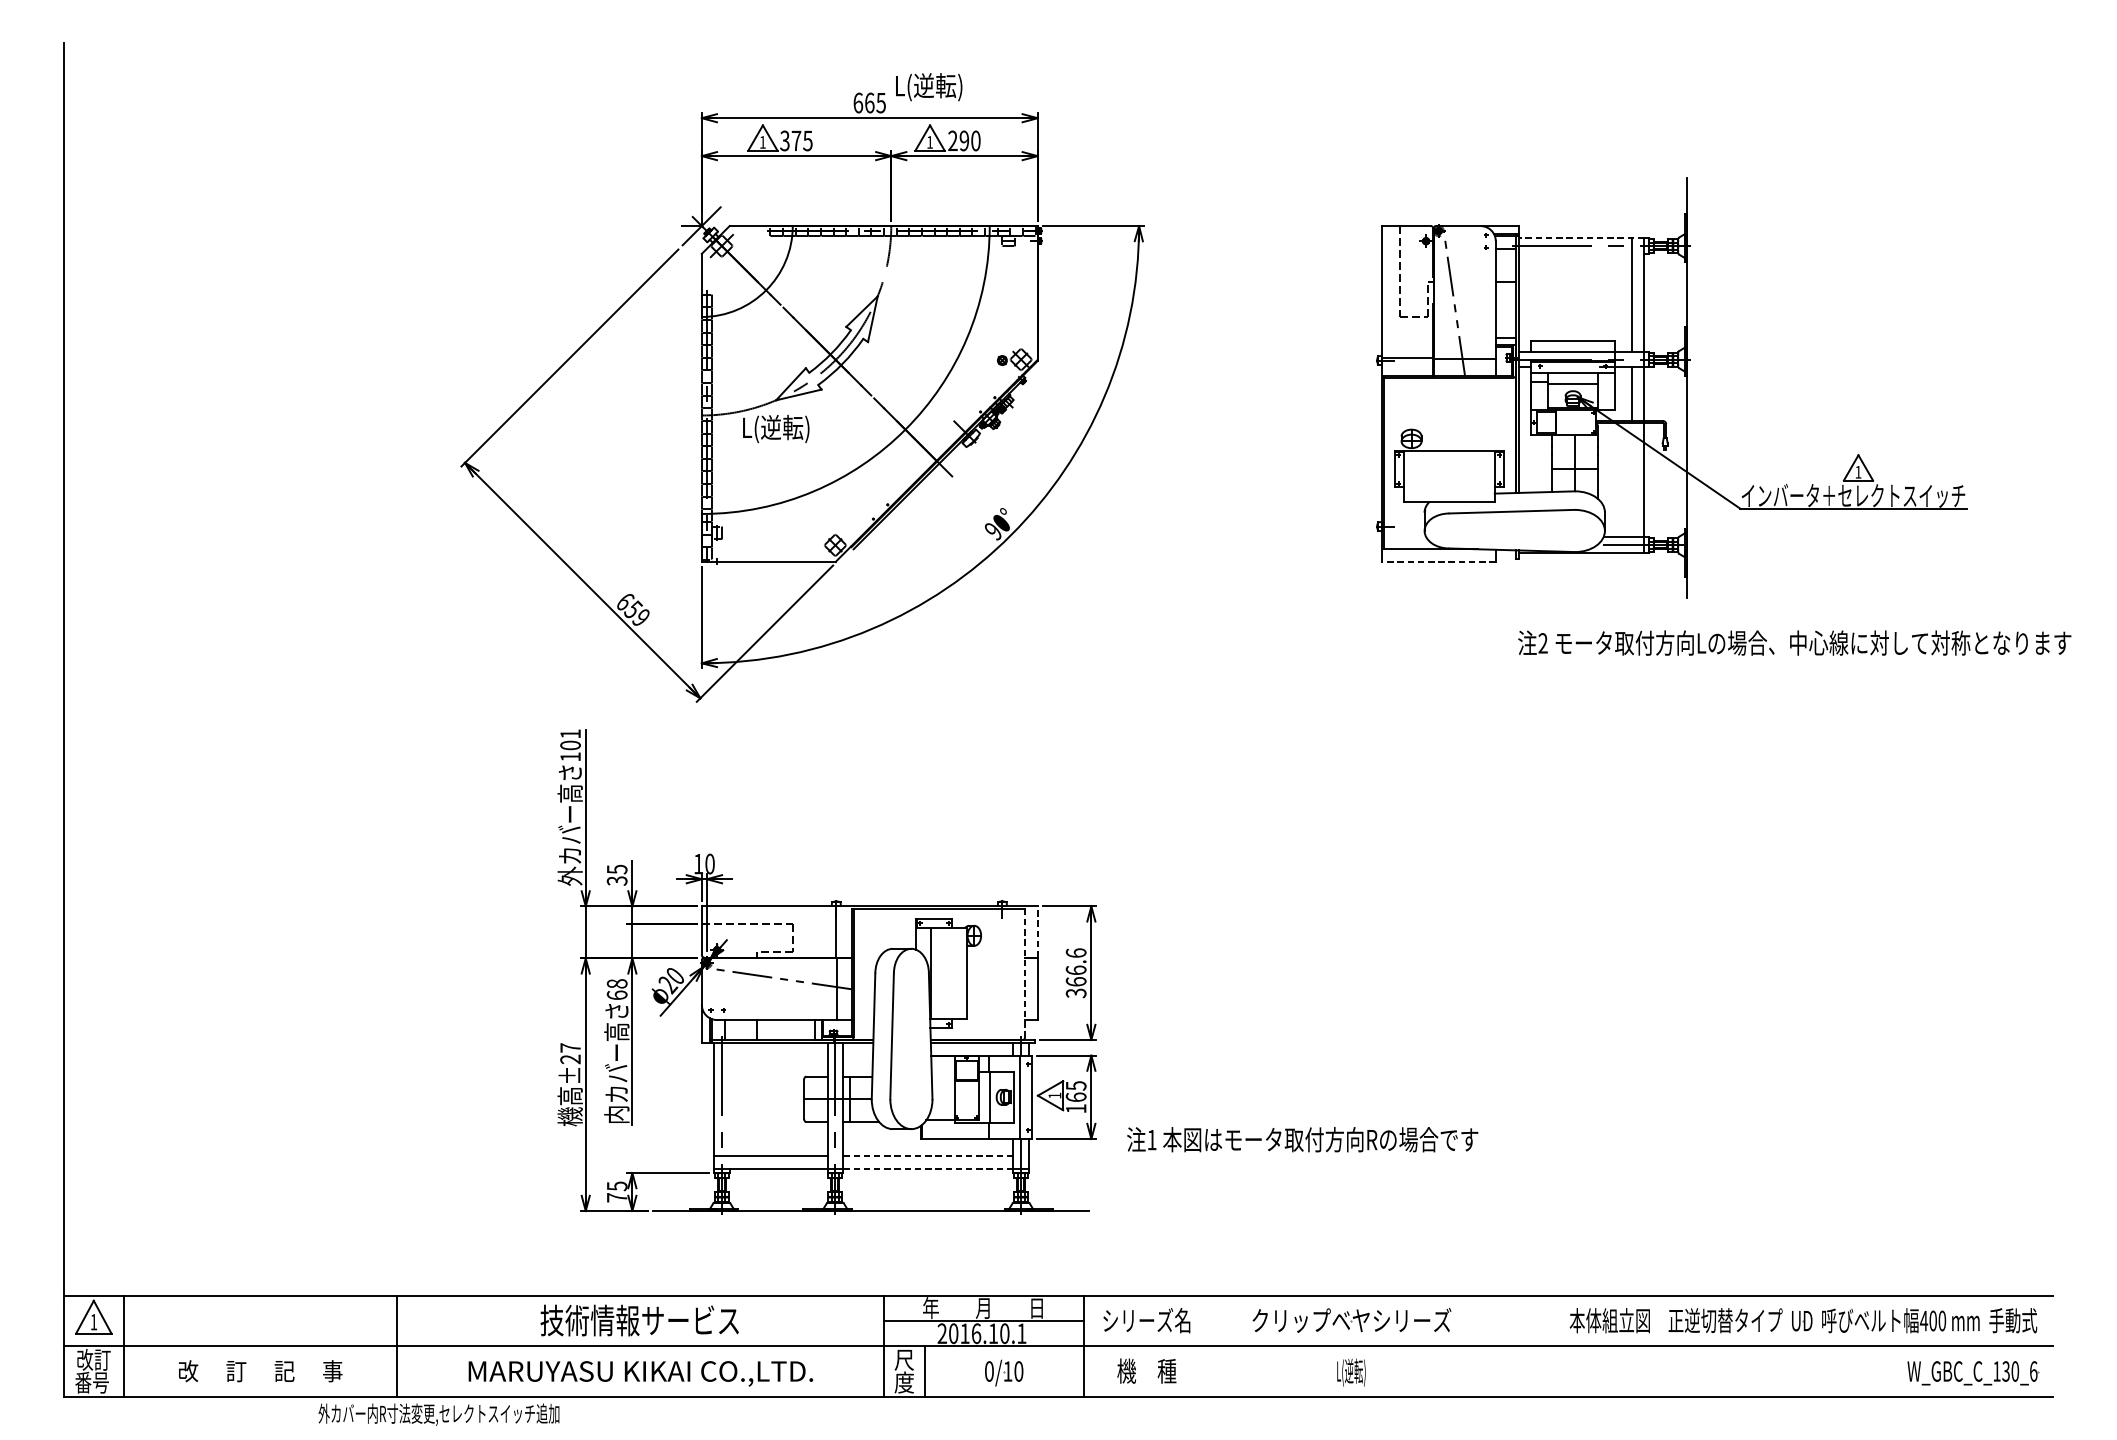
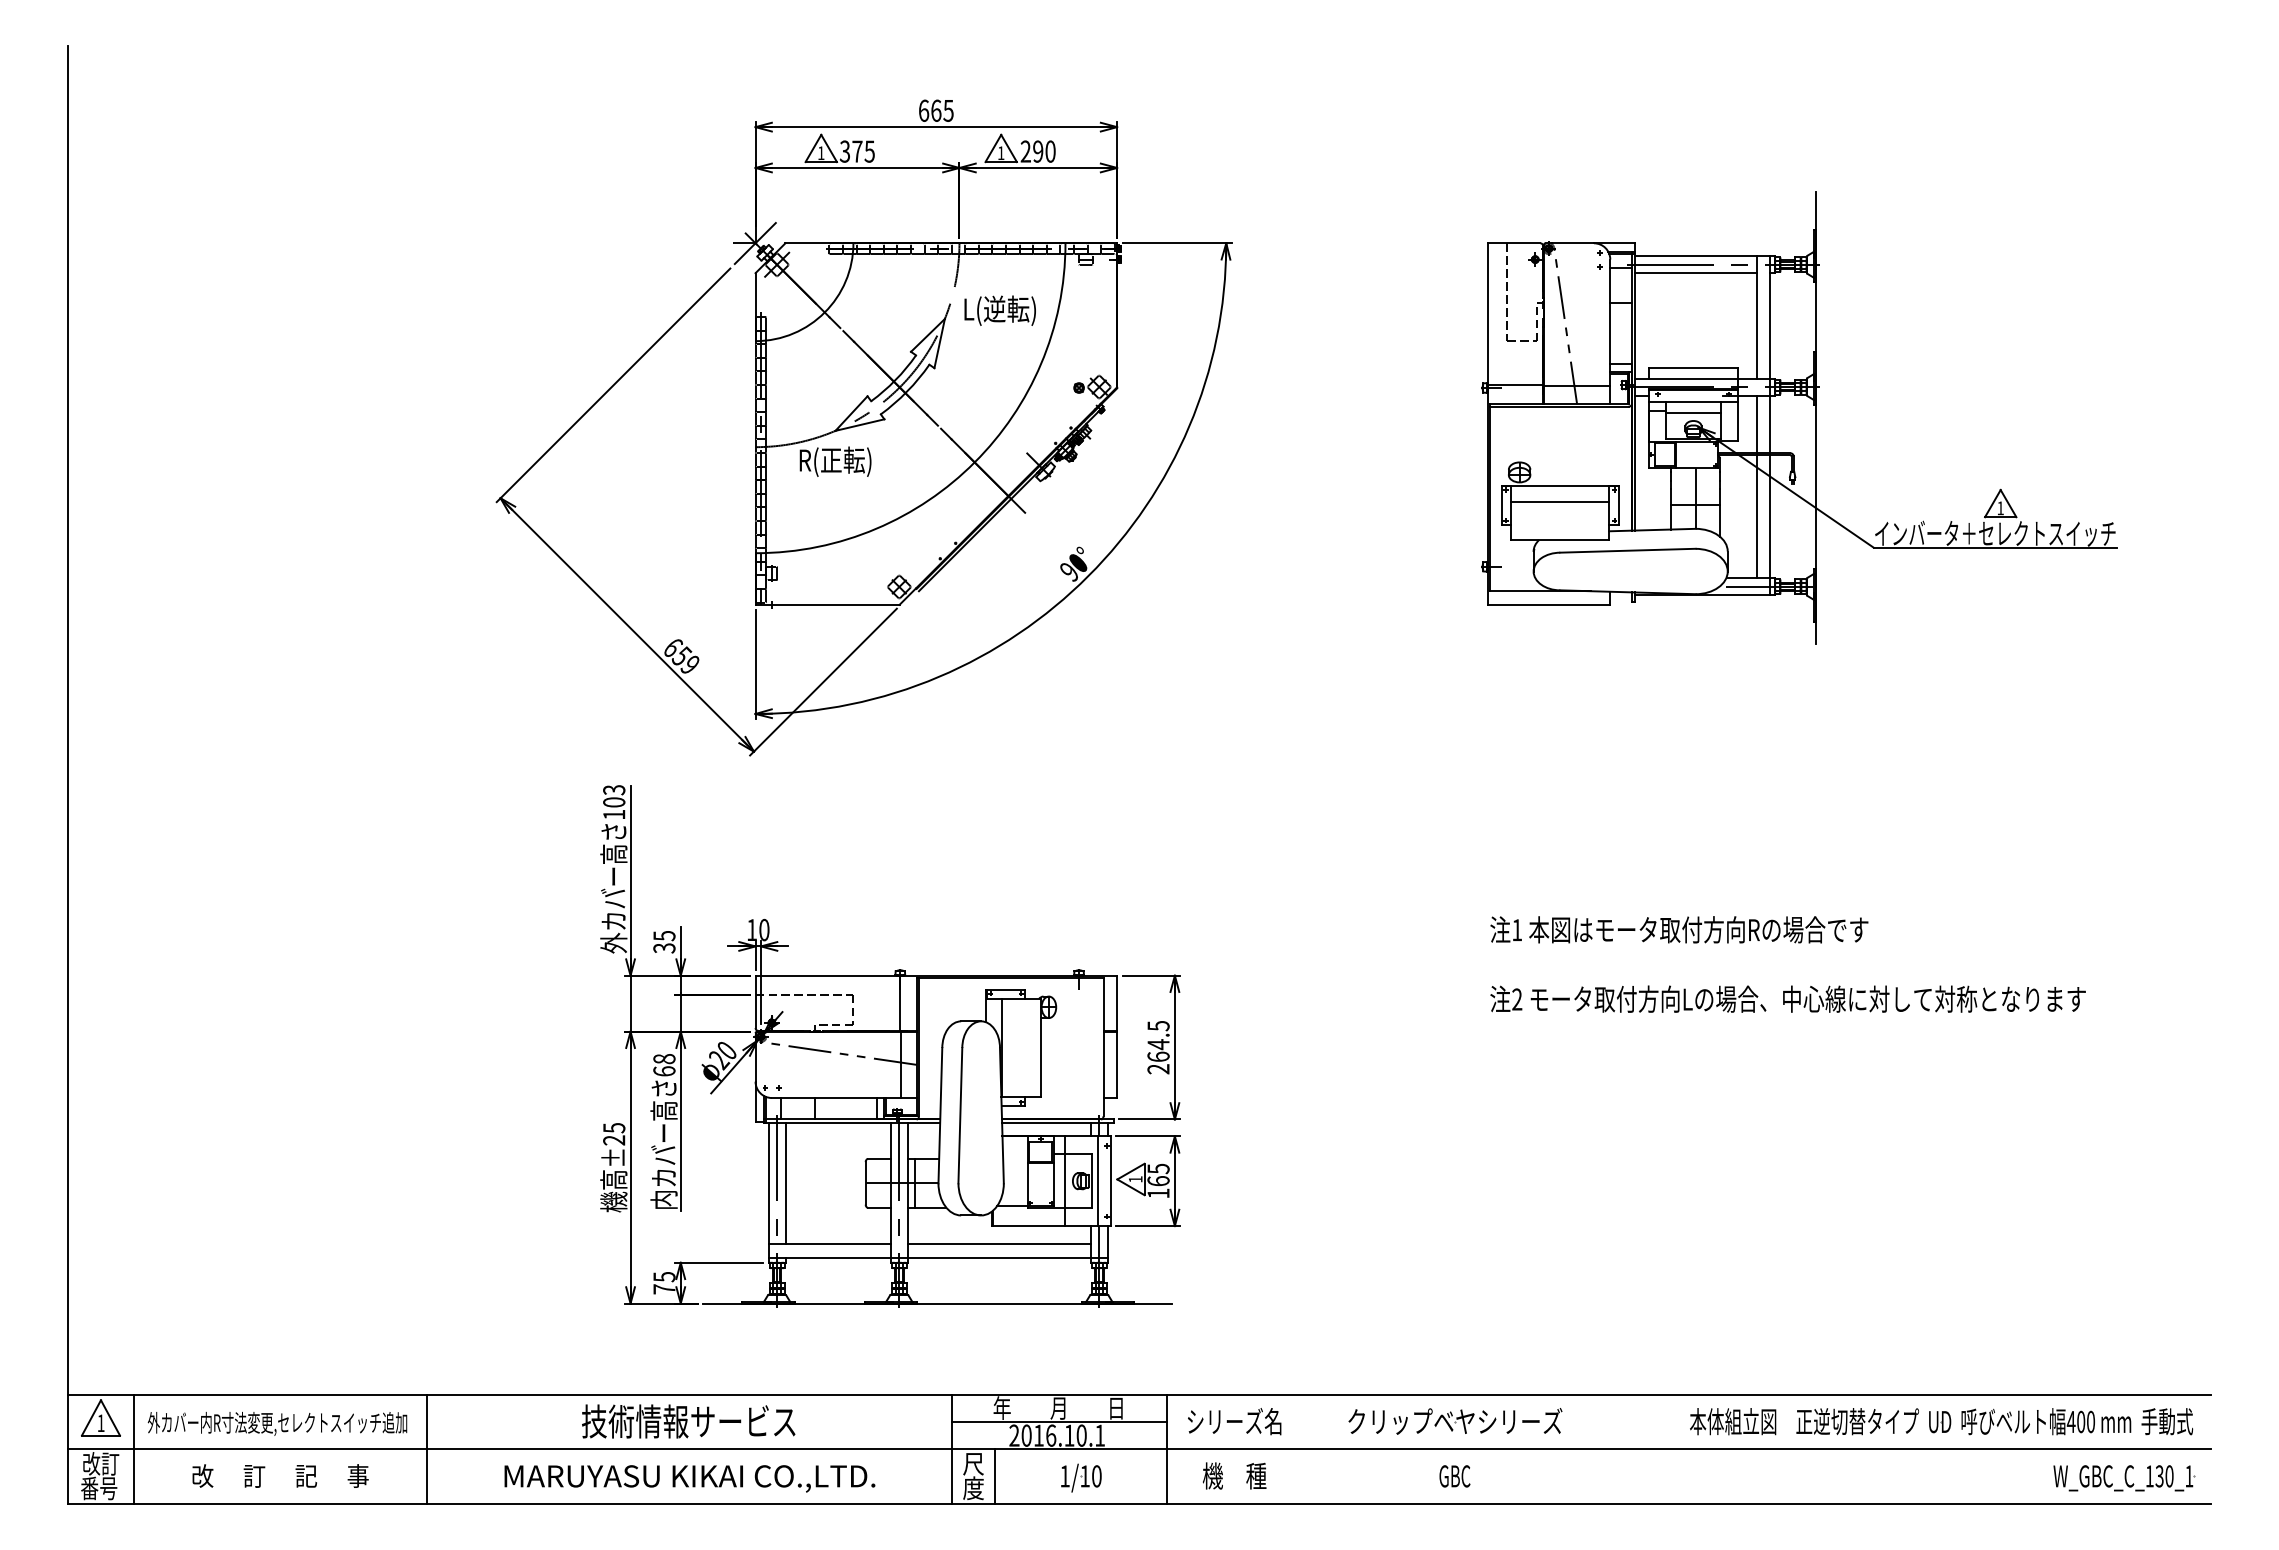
text: (928, 86) -> (999, 310), moved
line: (1581, 238) -> (1702, 256), dashed -> solid
line: (1574, 254) -> (1695, 273), added
text: (777, 428) -> (836, 461), L(逆転) -> R(正転)
line: (1449, 465) -> (1560, 501), added
line: (1631, 479) -> (1756, 516), added
line: (1438, 561) -> (1548, 604), dashed -> solid
text: (1794, 642) -> (1787, 998), moved
text: (570, 734) -> (614, 790), 101 -> 103
line: (1038, 932) -> (1117, 1003), dashed -> solid
line: (1025, 973) -> (1103, 1047), dashed -> solid
text: (1076, 973) -> (1158, 1047), 366.6 -> 264.5
text: (570, 1048) -> (614, 1128), ±27 -> ±25
line: (729, 1099) -> (785, 1183), added
text: (1302, 1139) -> (1679, 929), moved
line: (928, 1156) -> (999, 1244), dashed -> solid
line: (928, 1168) -> (999, 1257), dashed -> solid
text: (988, 1371) -> (1064, 1476), 0/10 -> 1/10
text: (2033, 1371) -> (2189, 1476), W_GBC_C_130_6 -> W_GBC_C_130_1
text: (1351, 1372) -> (1454, 1477), L(逆転) -> GBC
text: (438, 1414) -> (277, 1423), moved

